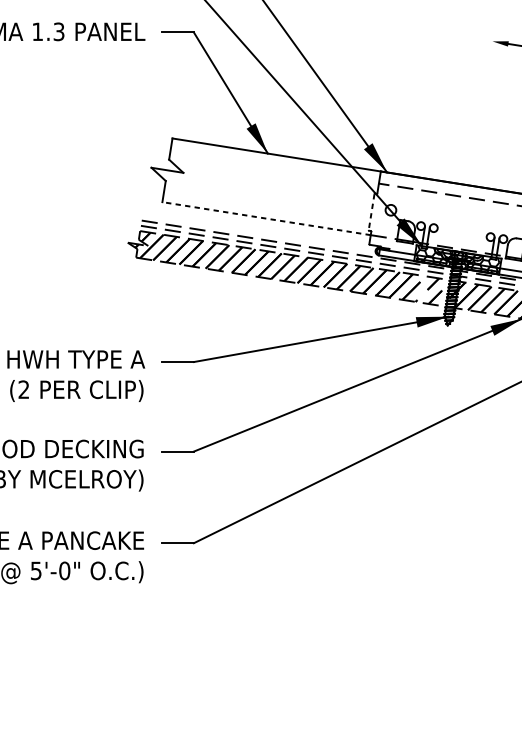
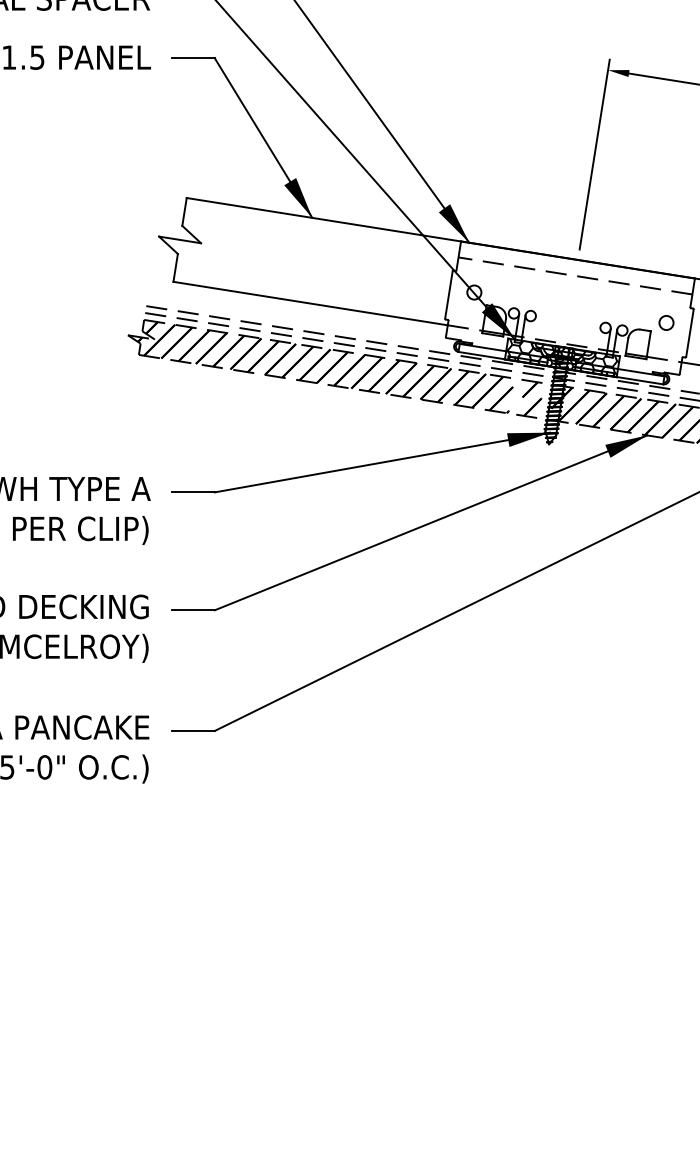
text: (59, 31) -> (37, 57), 1.3 -> 1.5
line: (482, 105) -> (594, 154), added
line: (371, 211) -> (448, 294), dashed -> solid
line: (266, 218) -> (310, 303), dashed -> solid

